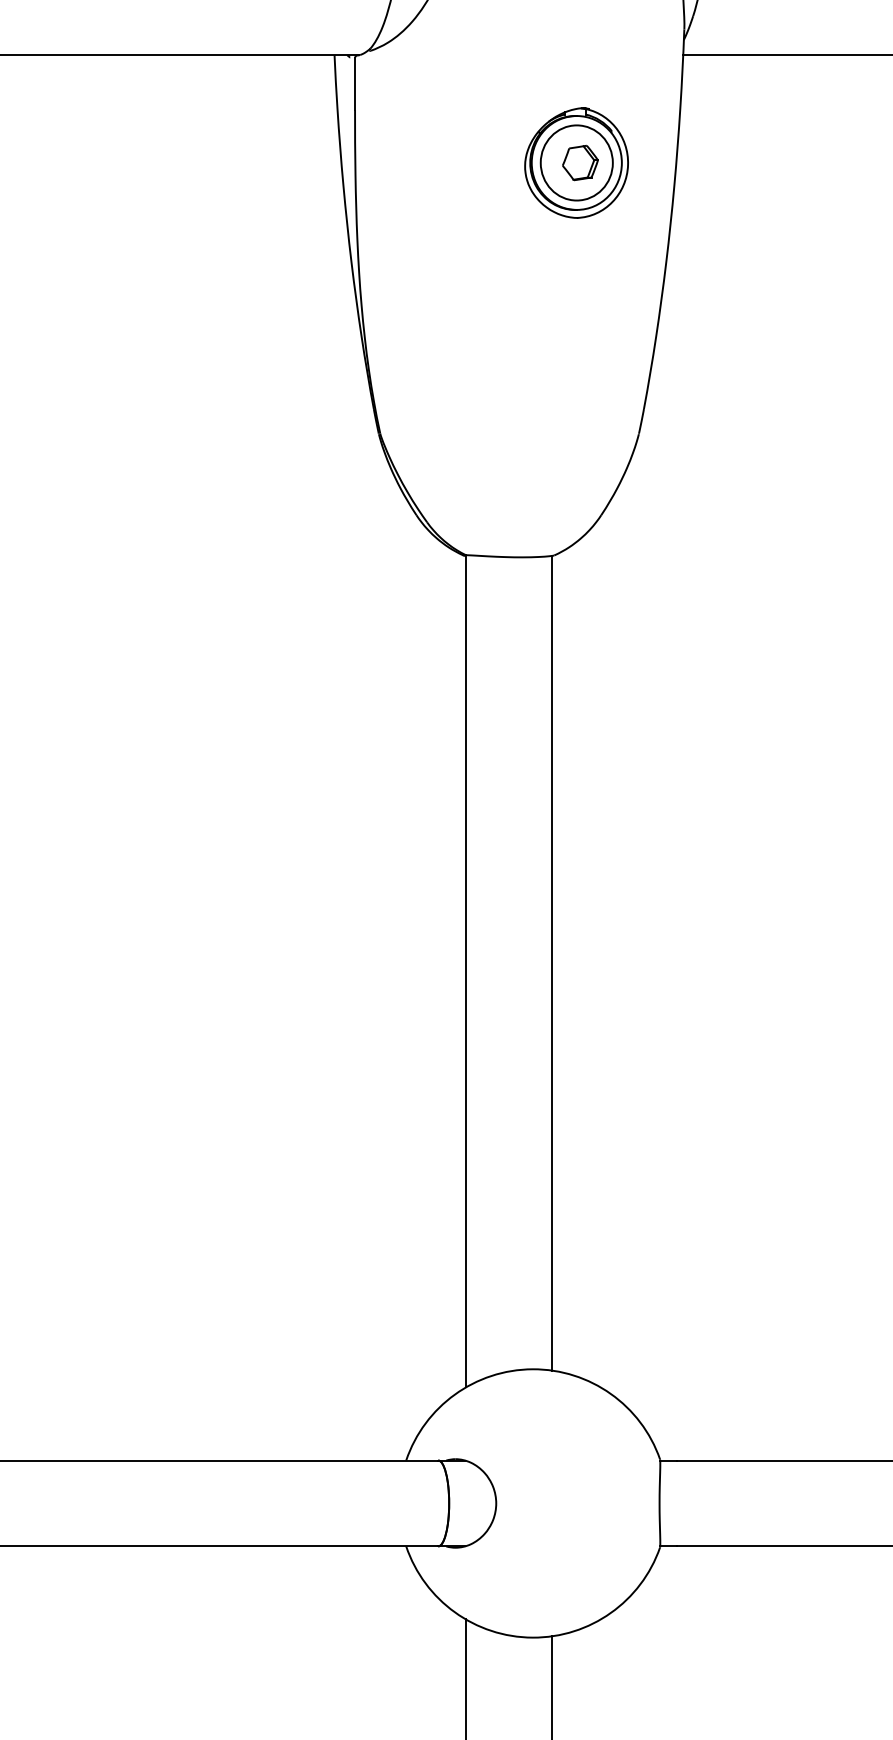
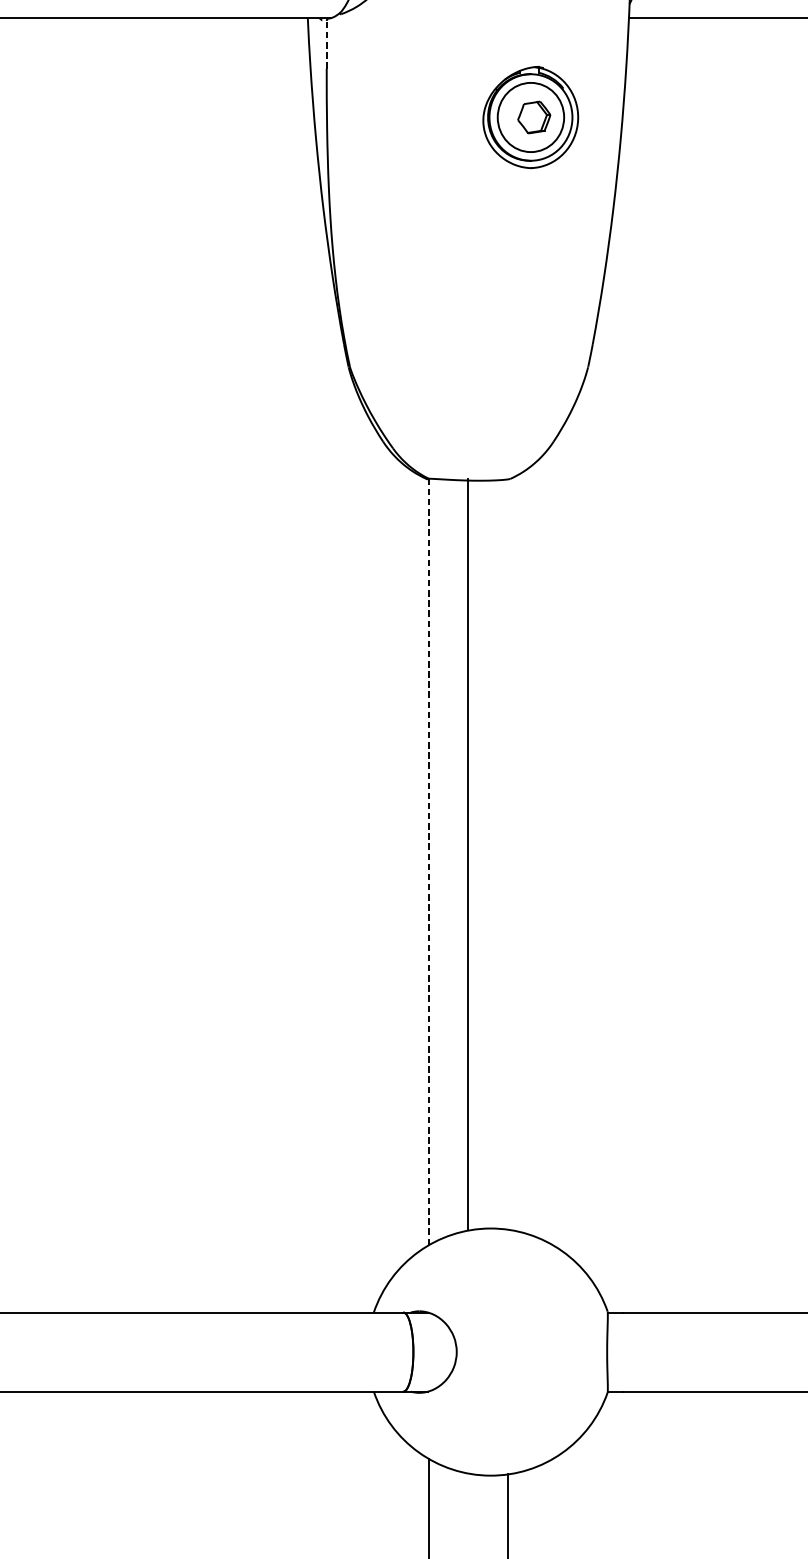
line: (355, 84) -> (327, 45), solid -> dashed
line: (551, 962) -> (468, 853), moved
line: (465, 971) -> (428, 862), solid -> dashed

